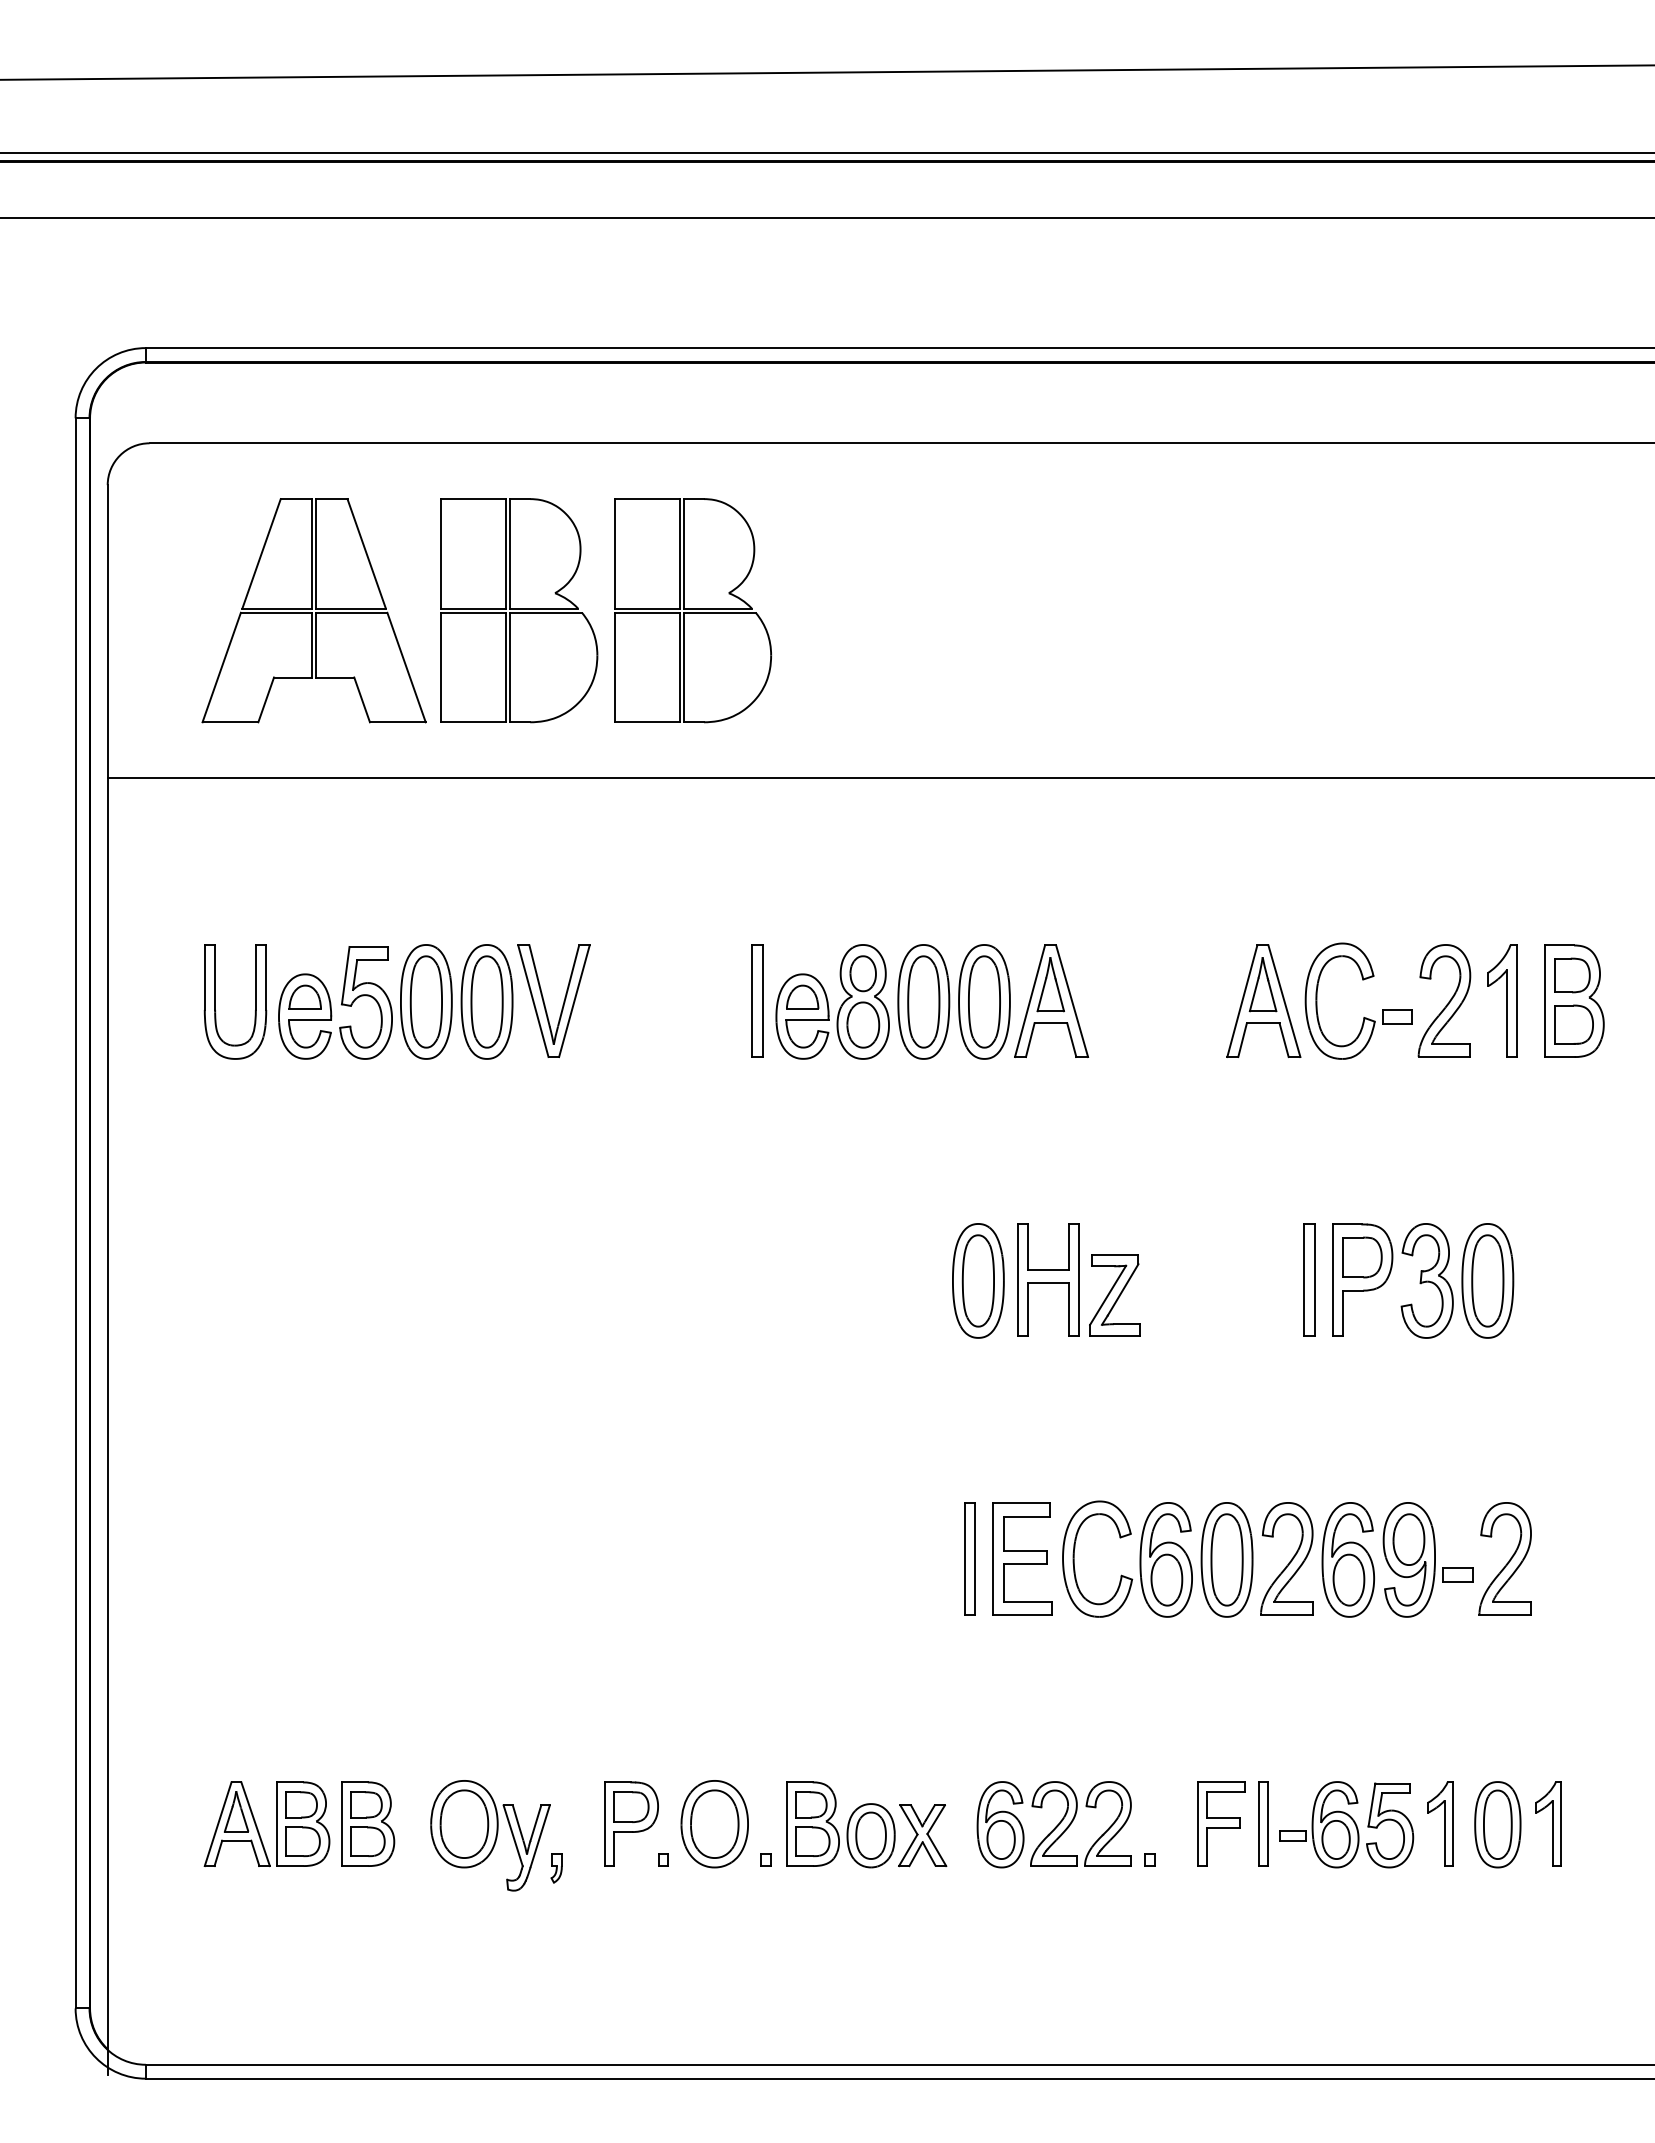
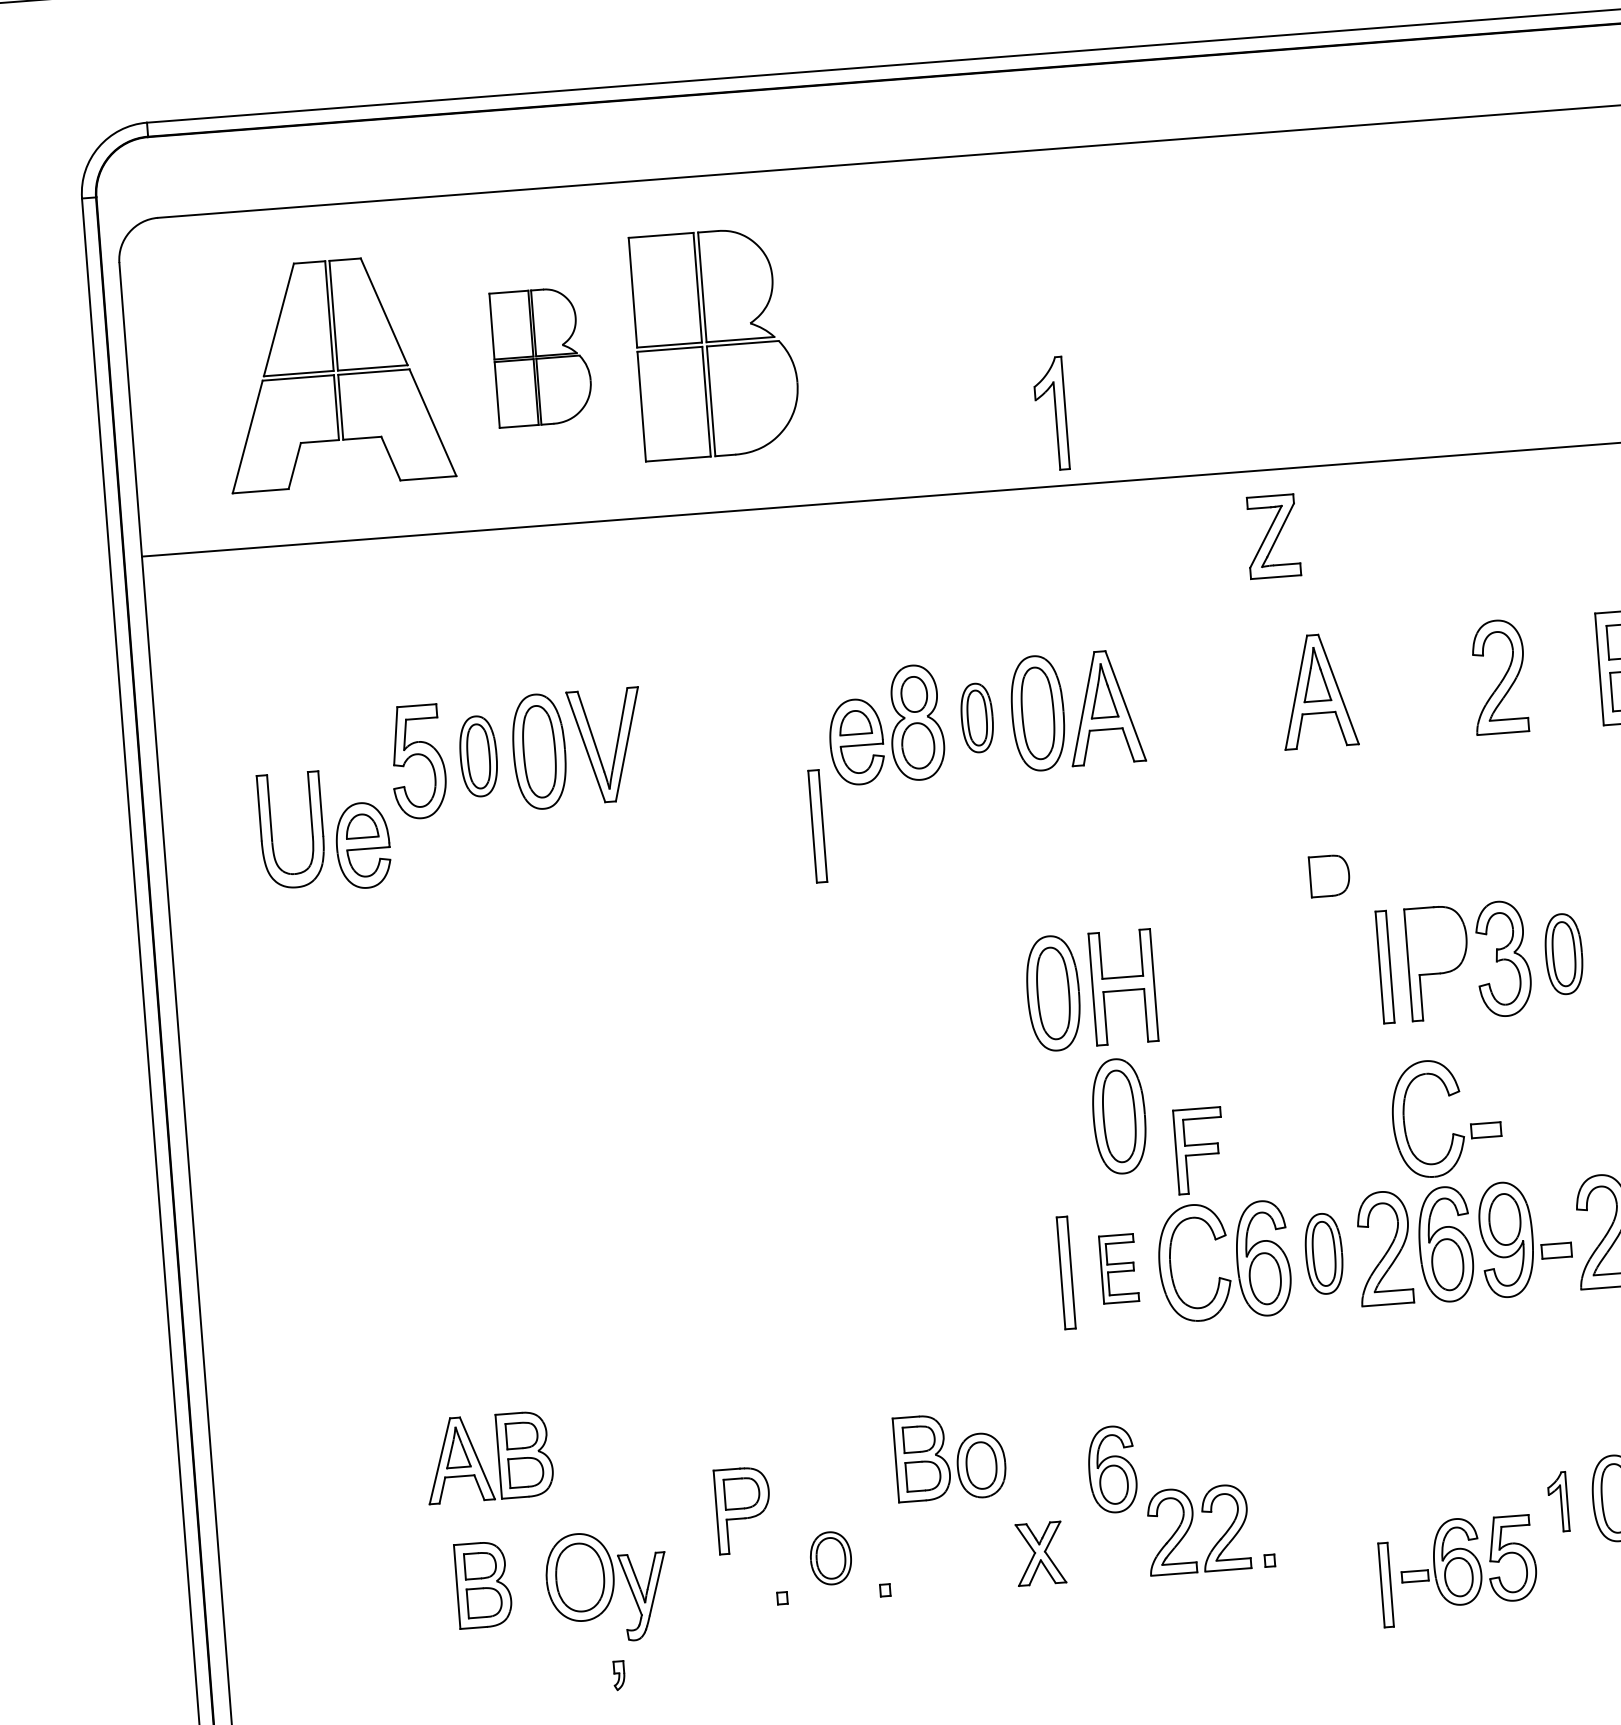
part: (519, 610) -> (541, 356), size x0.6
part: (757, 1000) -> (817, 825), moved
part: (1502, 1000) -> (1051, 413), moved
part: (215, 1001) -> (271, 831), moved
part: (426, 1001) -> (478, 755), size x0.7
part: (923, 1001) -> (976, 717), size x0.6
part: (305, 1016) -> (363, 845), moved
part: (1363, 1017) -> (1452, 1133), moved
part: (1362, 1257) -> (1329, 875), moved
part: (1487, 1280) -> (1563, 953), size x0.7
part: (1114, 1295) -> (1272, 536), moved
part: (1034, 1407) -> (1119, 1115), added
part: (1022, 1558) -> (1118, 1268), size x0.6
part: (1226, 1559) -> (1323, 1253), size x0.7
part: (631, 1823) -> (743, 1509), moved
part: (1221, 1823) -> (1199, 1150), moved
part: (1263, 1823) -> (1386, 1584), moved
part: (1440, 1823) -> (1558, 1501), size x0.7
part: (714, 1824) -> (830, 1558), size x0.6
part: (840, 1824) -> (950, 1456), moved
part: (1000, 1824) -> (1112, 1469), moved
part: (1346, 1824) -> (1468, 1560), moved
part: (258, 1828) -> (480, 1462), moved
part: (556, 1868) -> (619, 1675), moved

